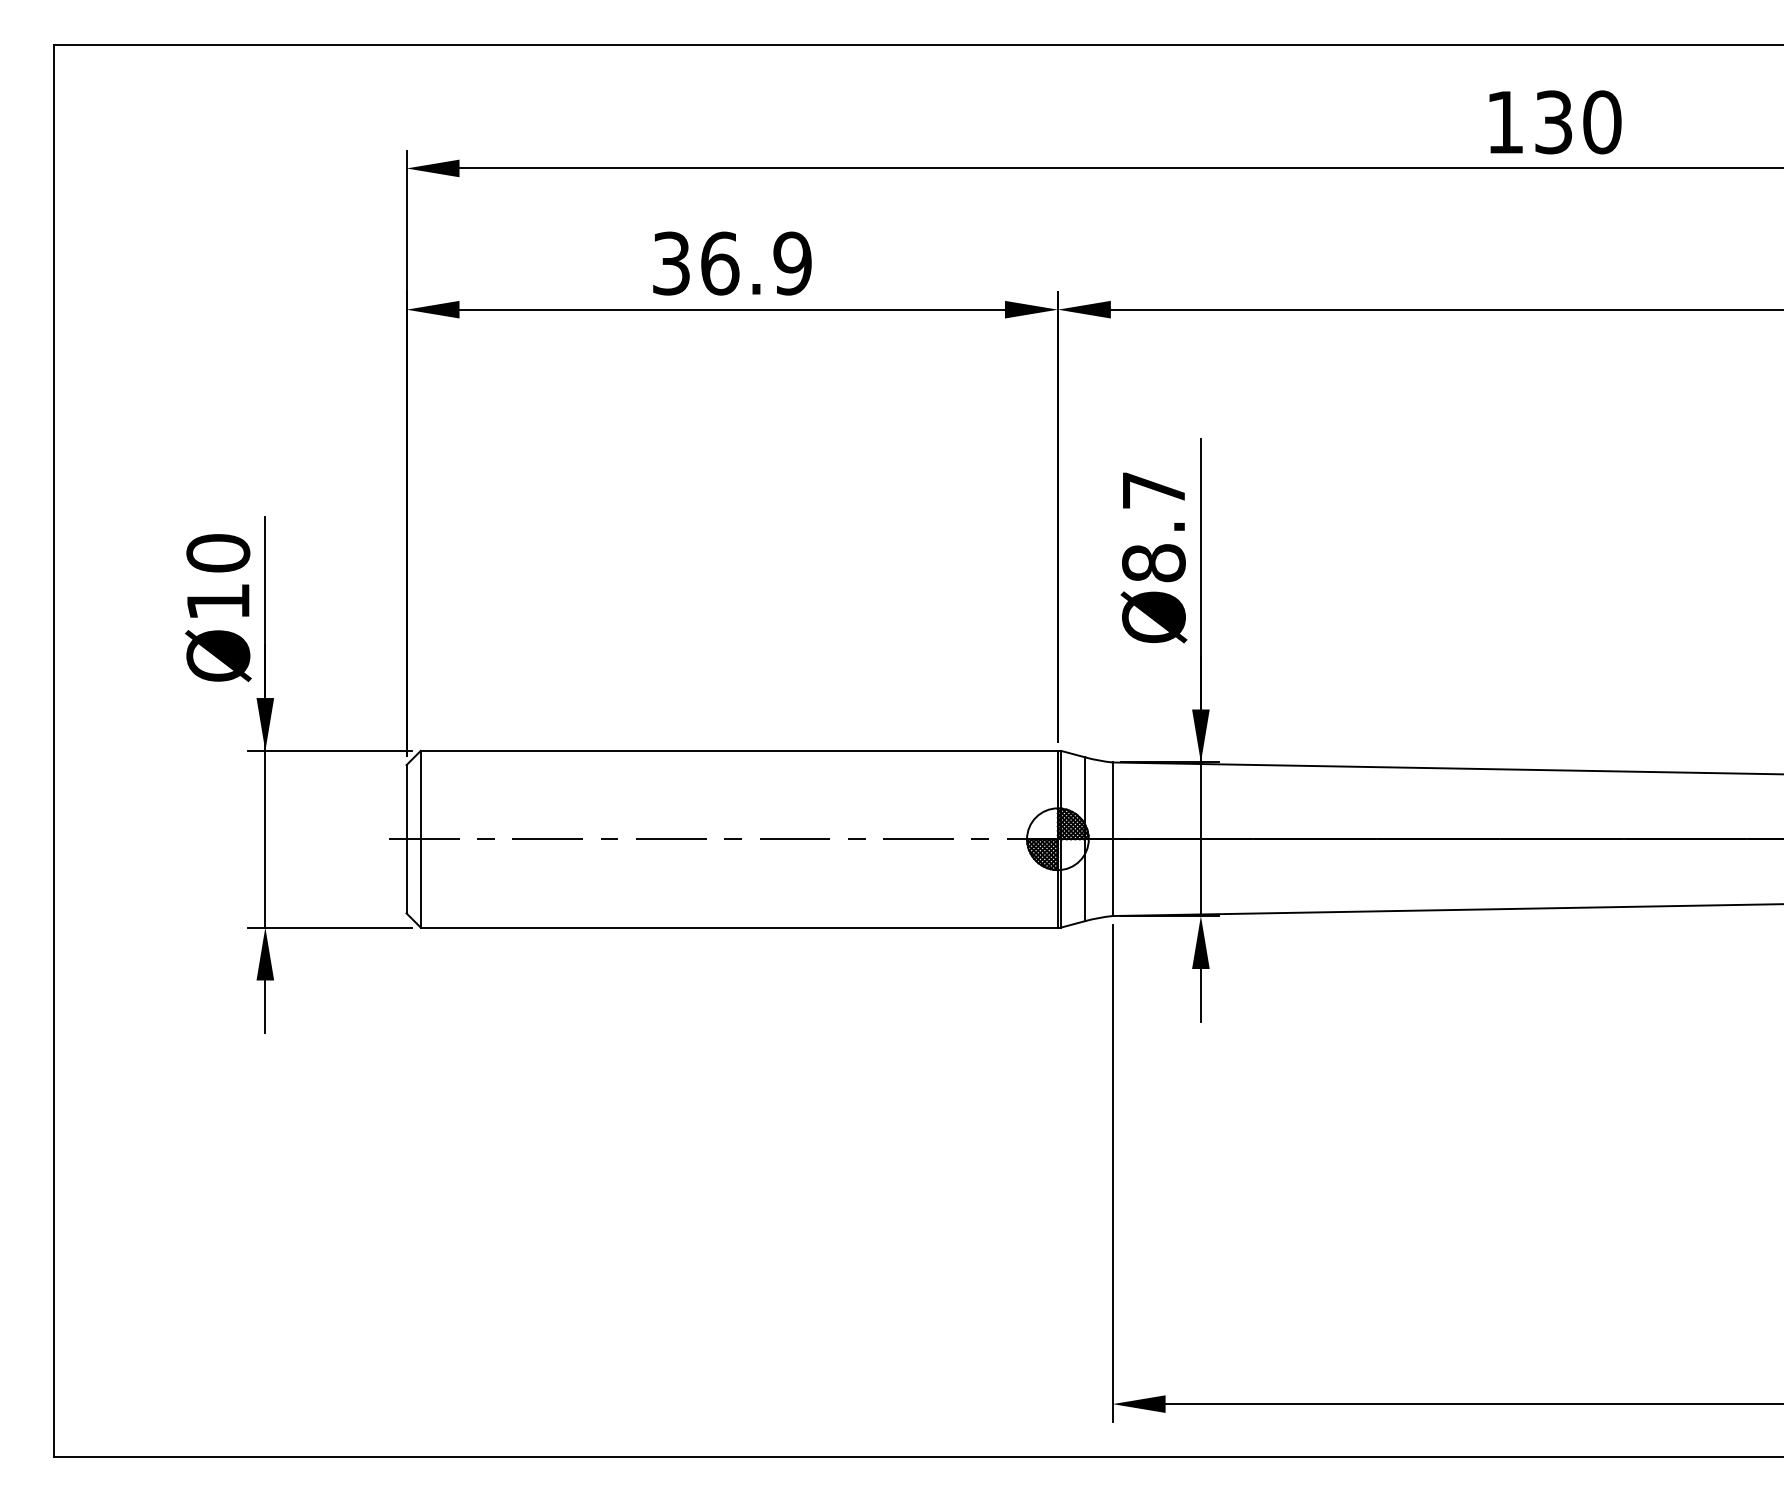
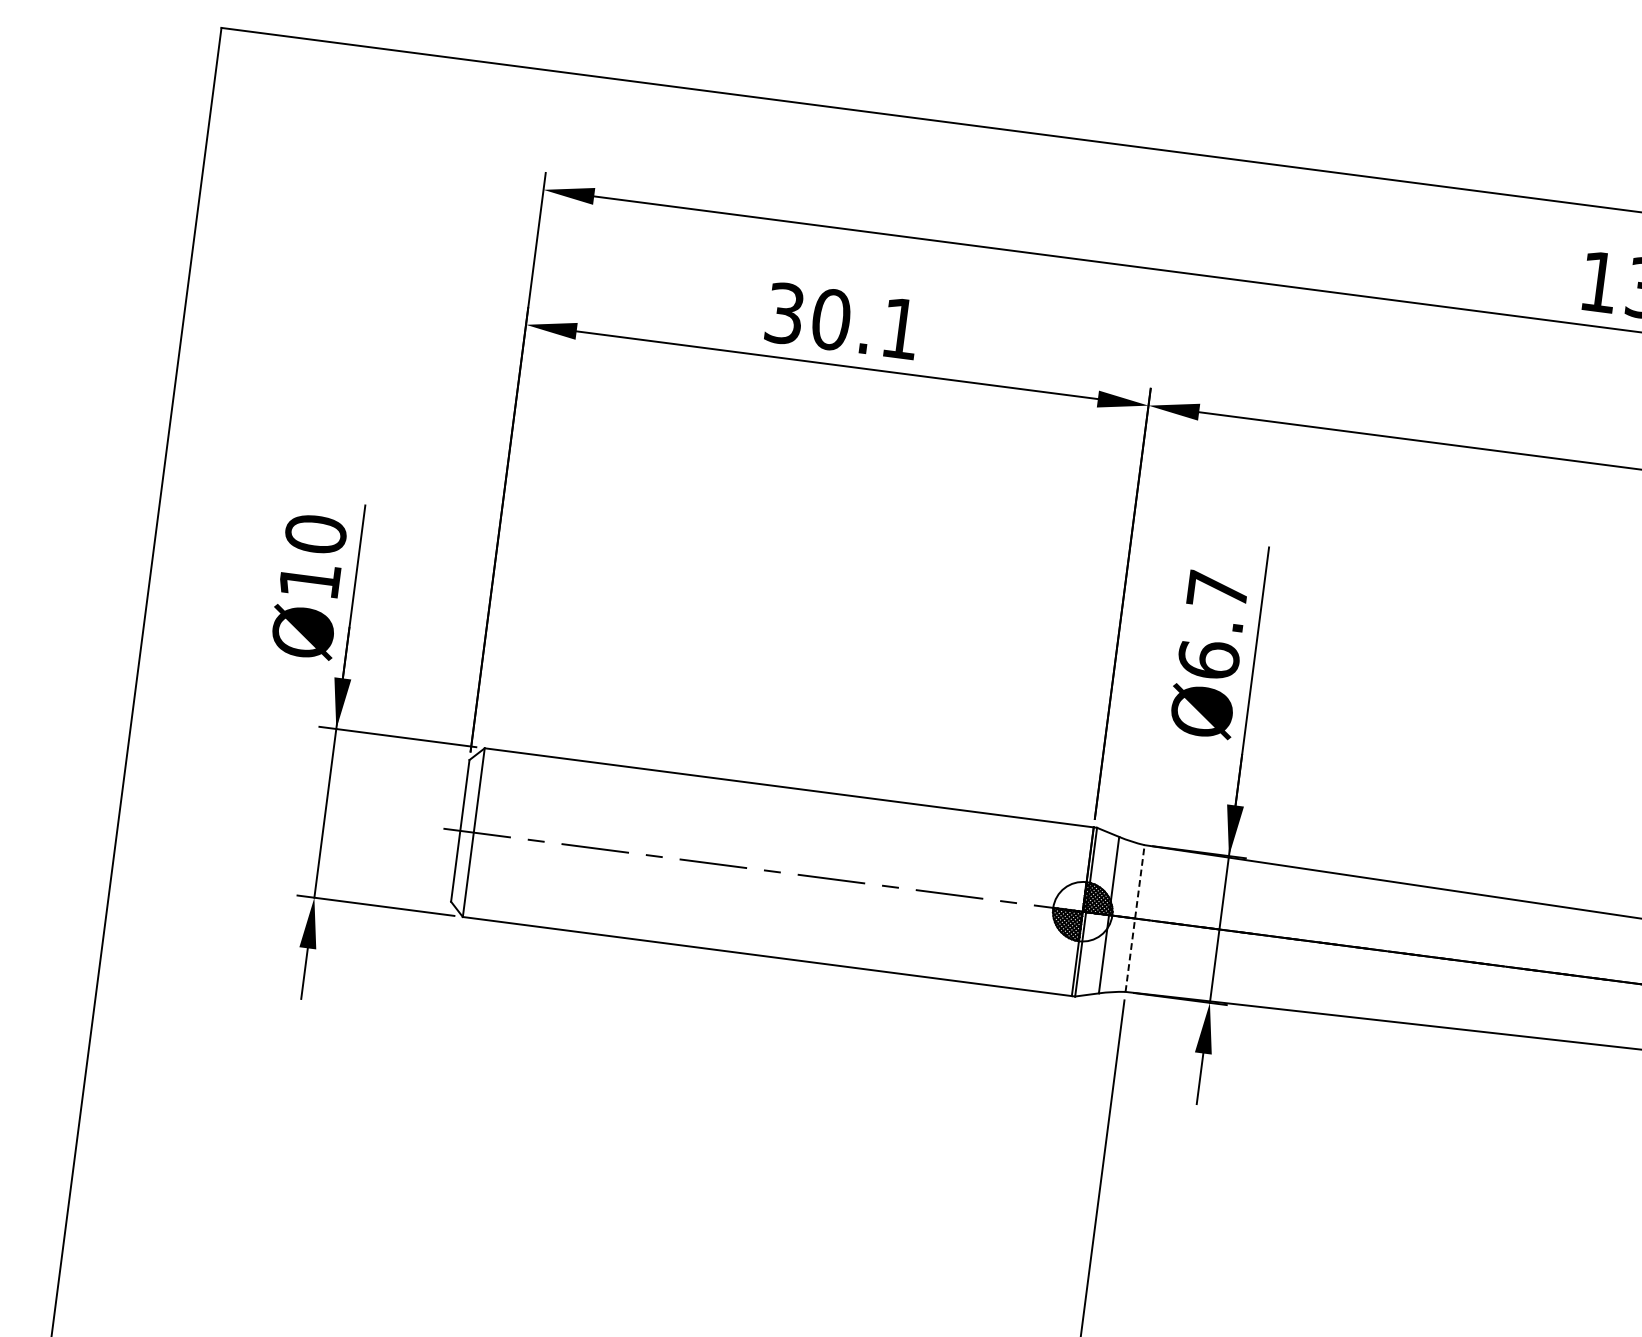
text: (756, 263) -> (866, 324), 36.9 -> 30.1
text: (1153, 562) -> (1208, 659), Ø8.7 -> Ø6.7
line: (1112, 839) -> (1134, 918), solid -> dashed

